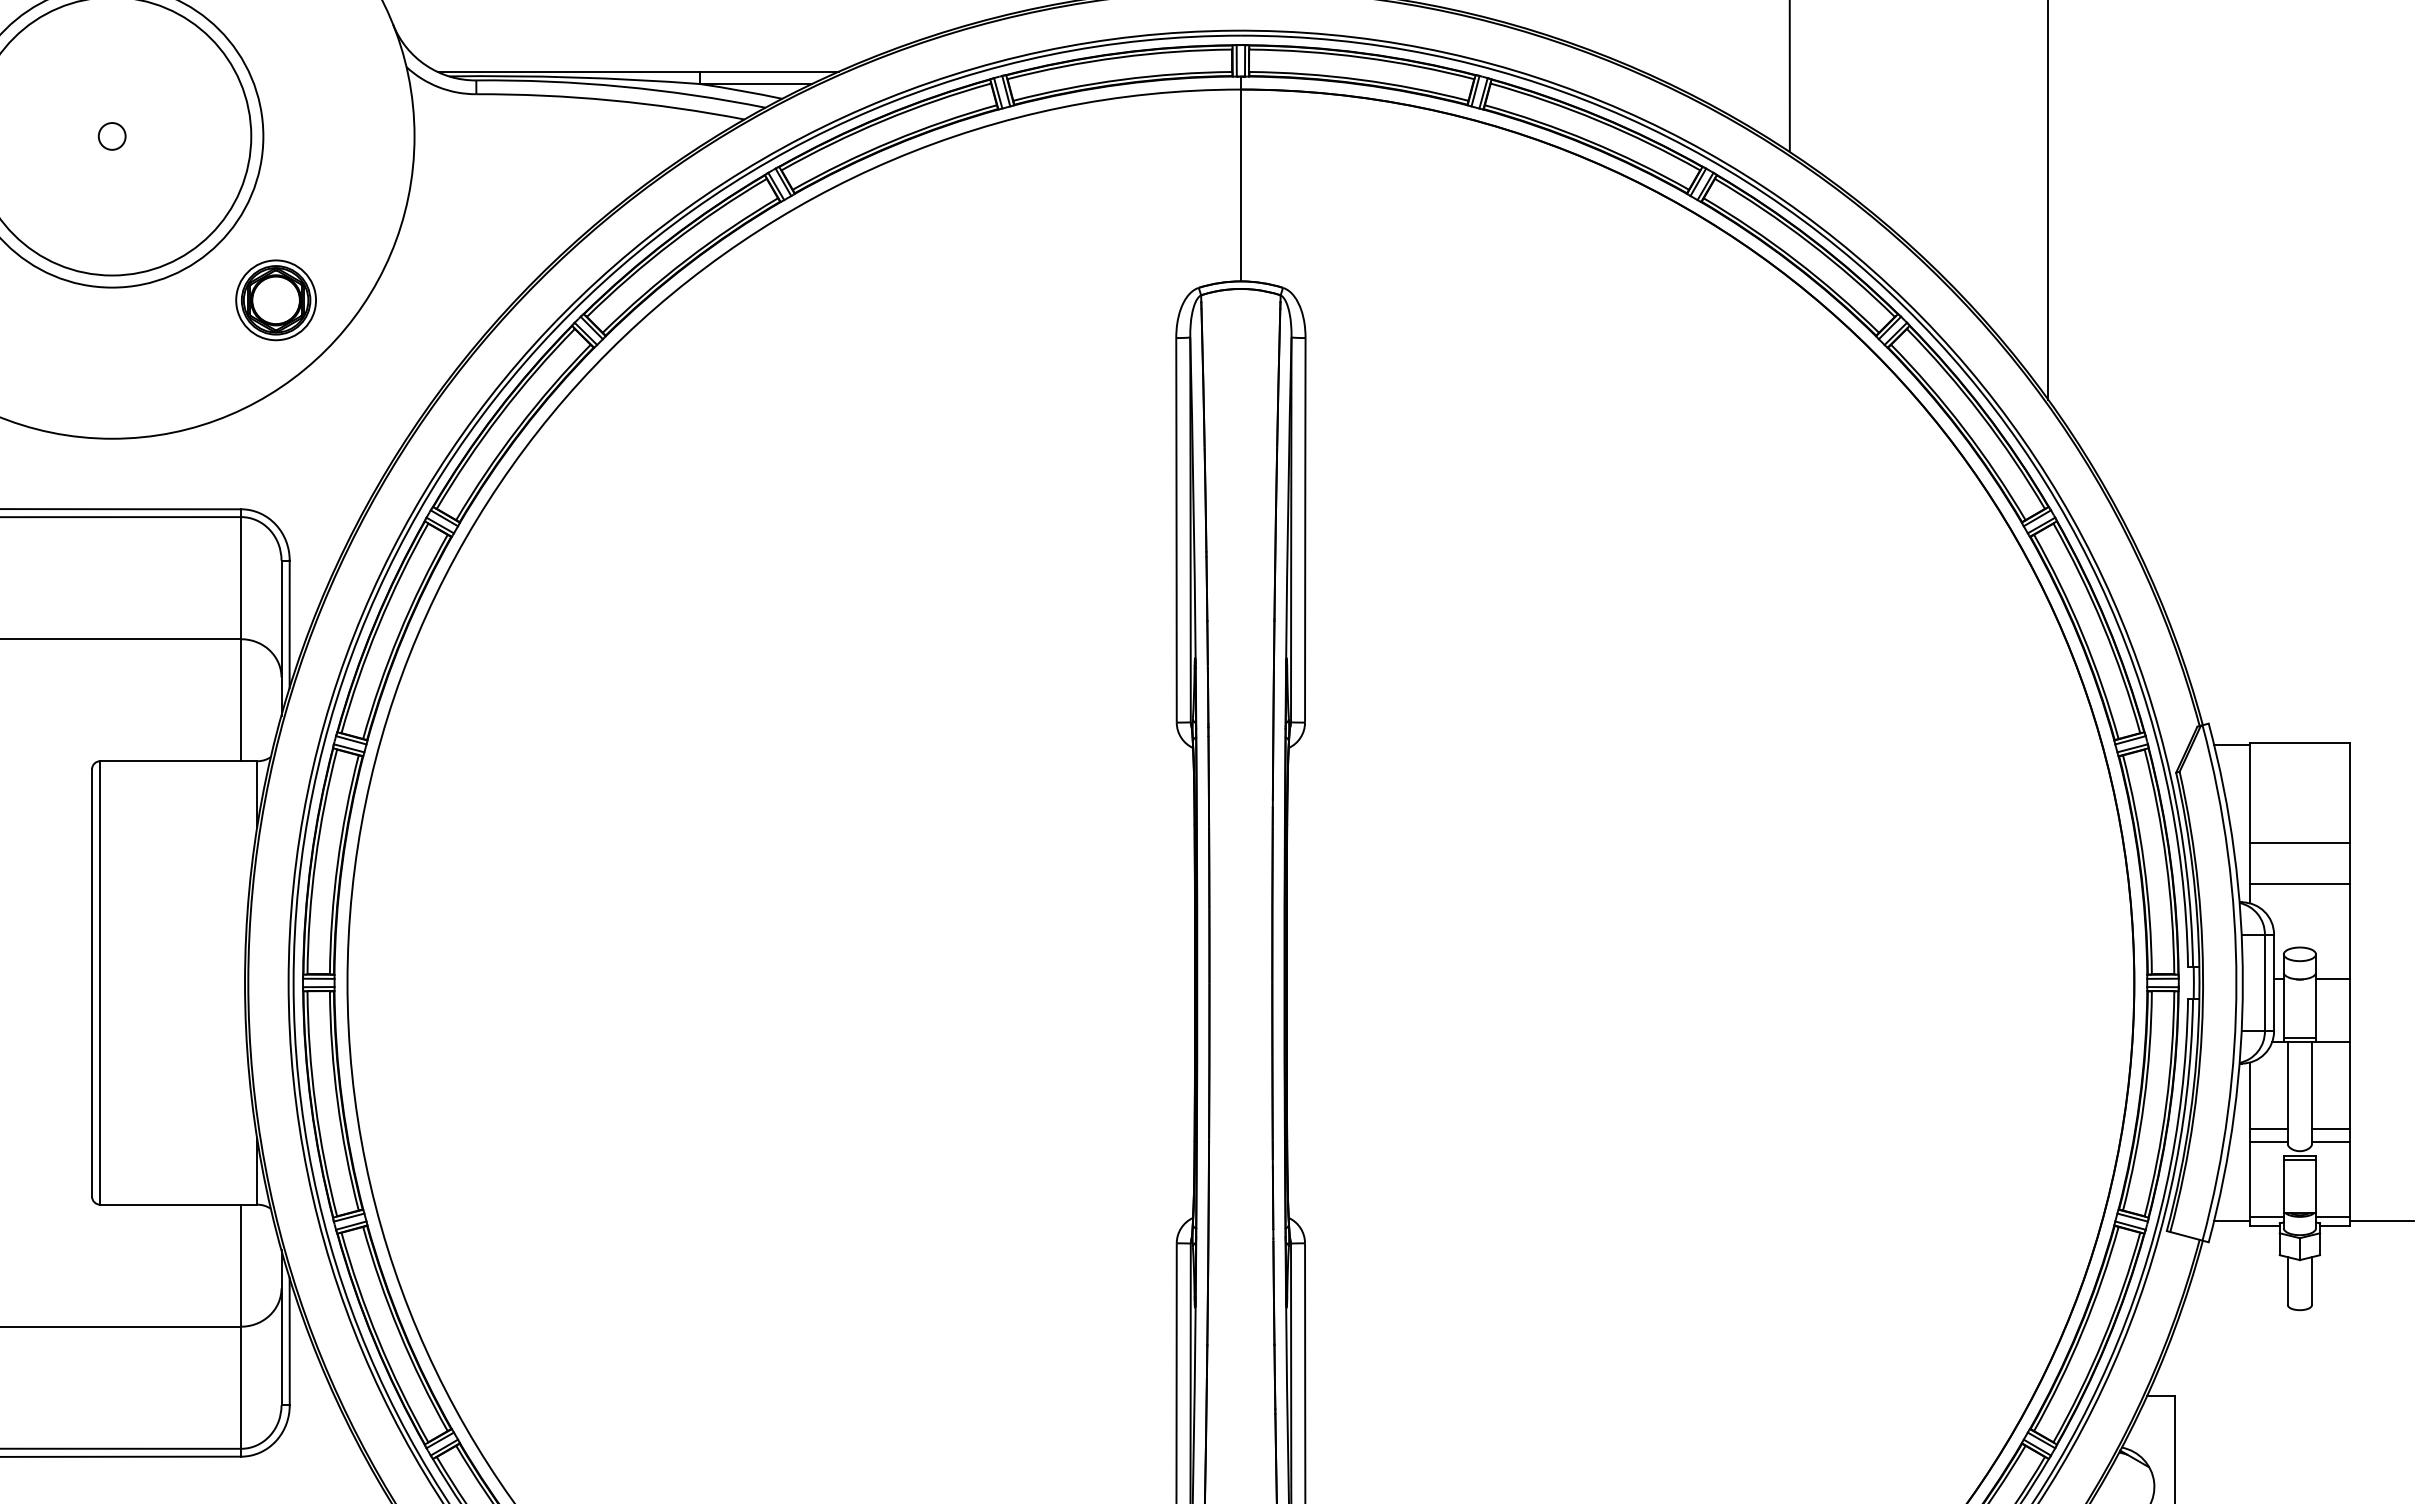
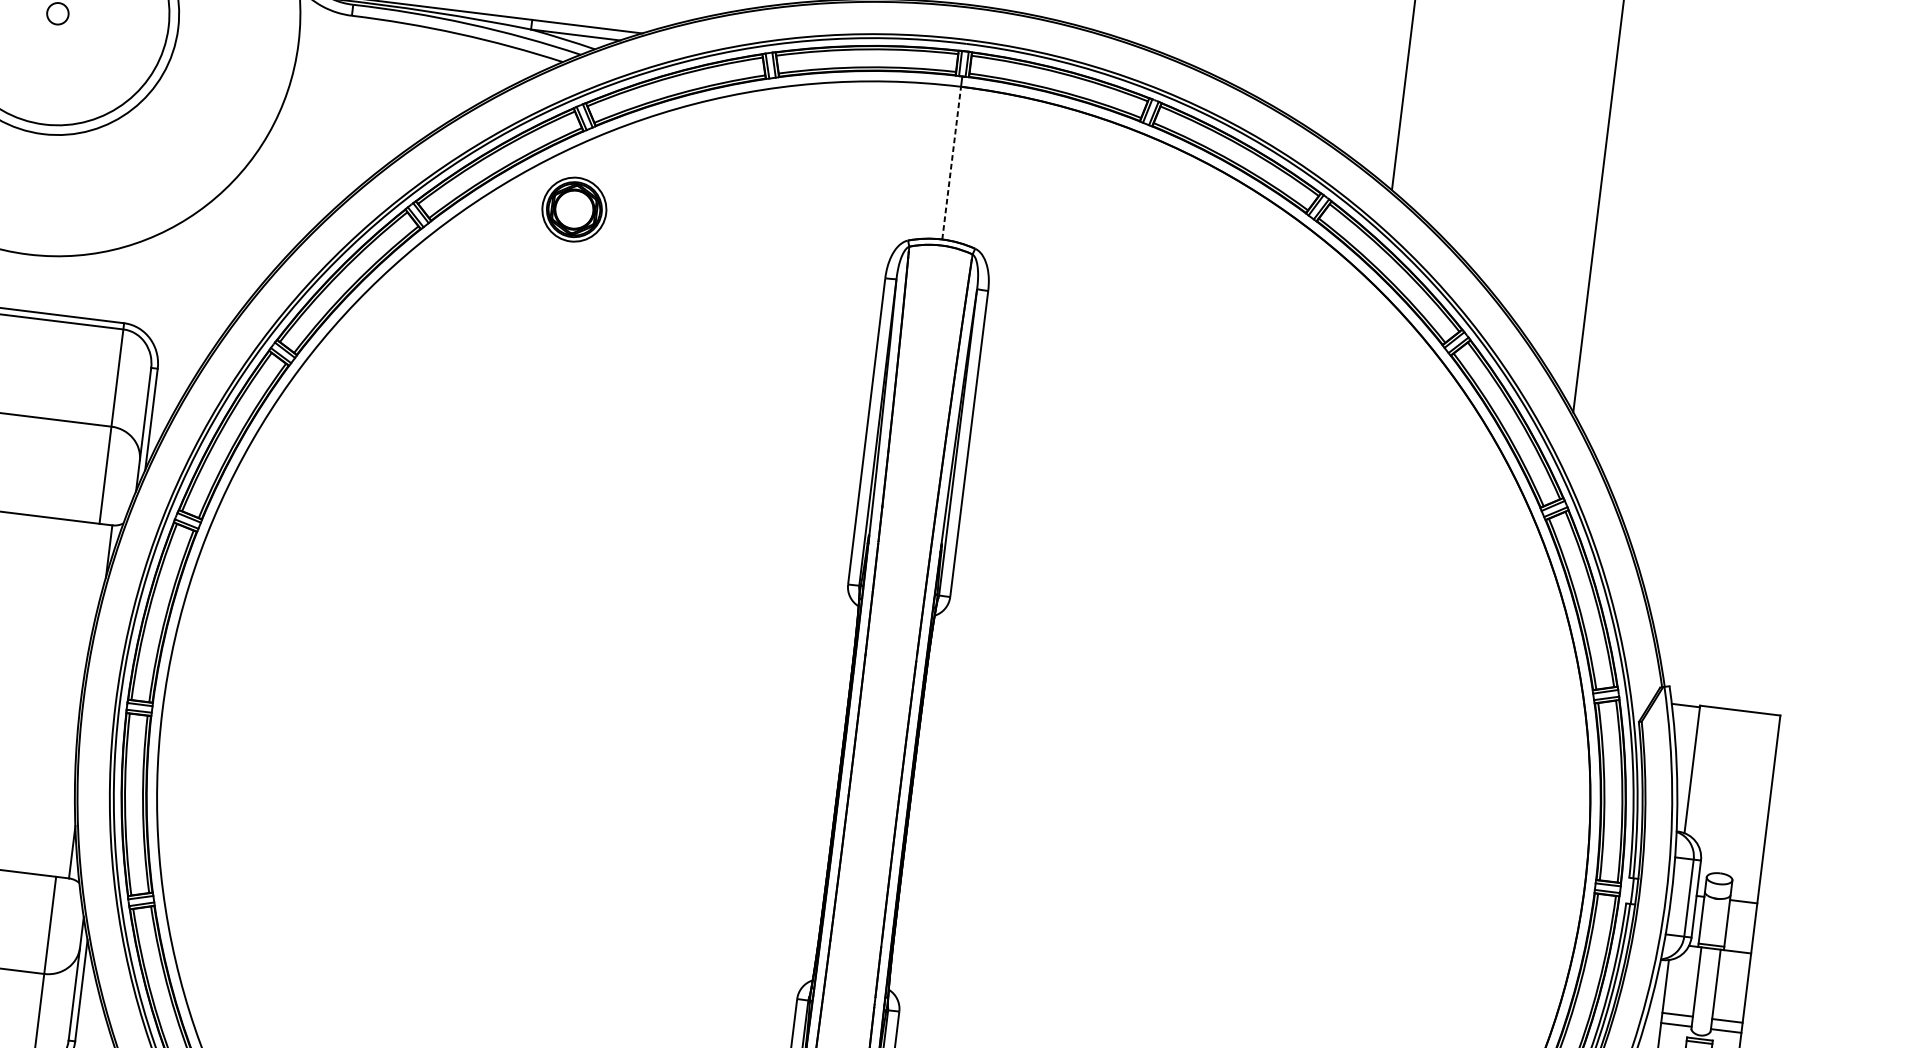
line: (1240, 185) -> (951, 163), solid -> dashed
part: (275, 300) -> (573, 209), moved
line: (2299, 843) -> (1730, 790), removed
line: (2299, 883) -> (1726, 822), removed

